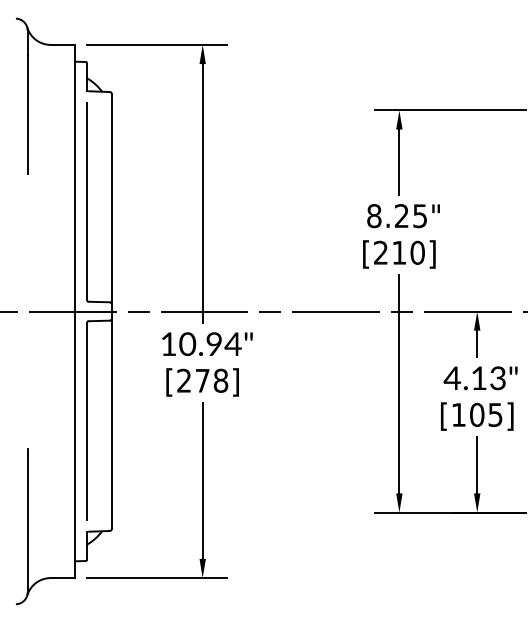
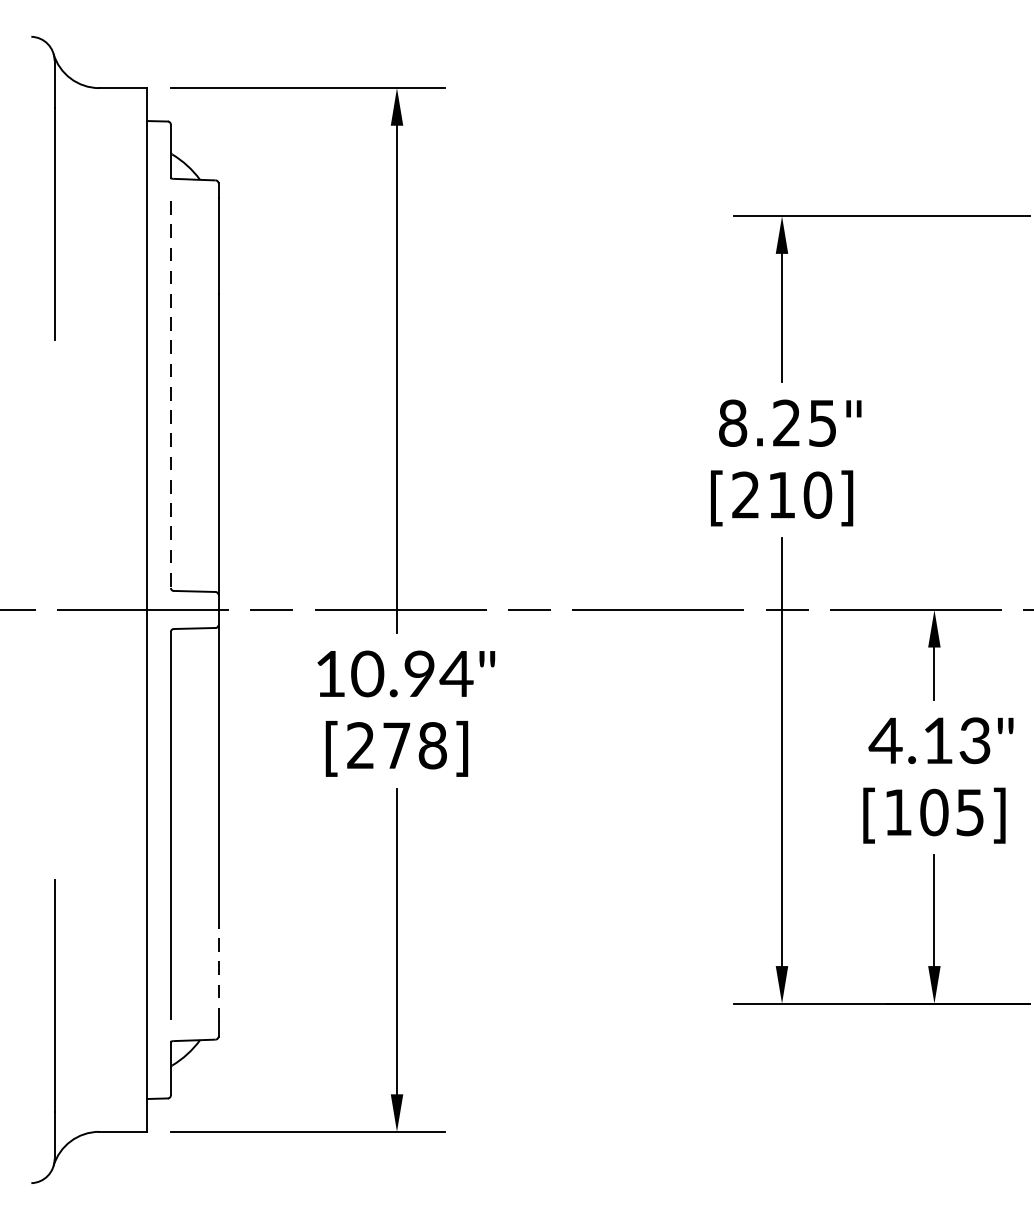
line: (87, 201) -> (171, 394), solid -> dashed
line: (111, 496) -> (218, 972), solid -> dashed

